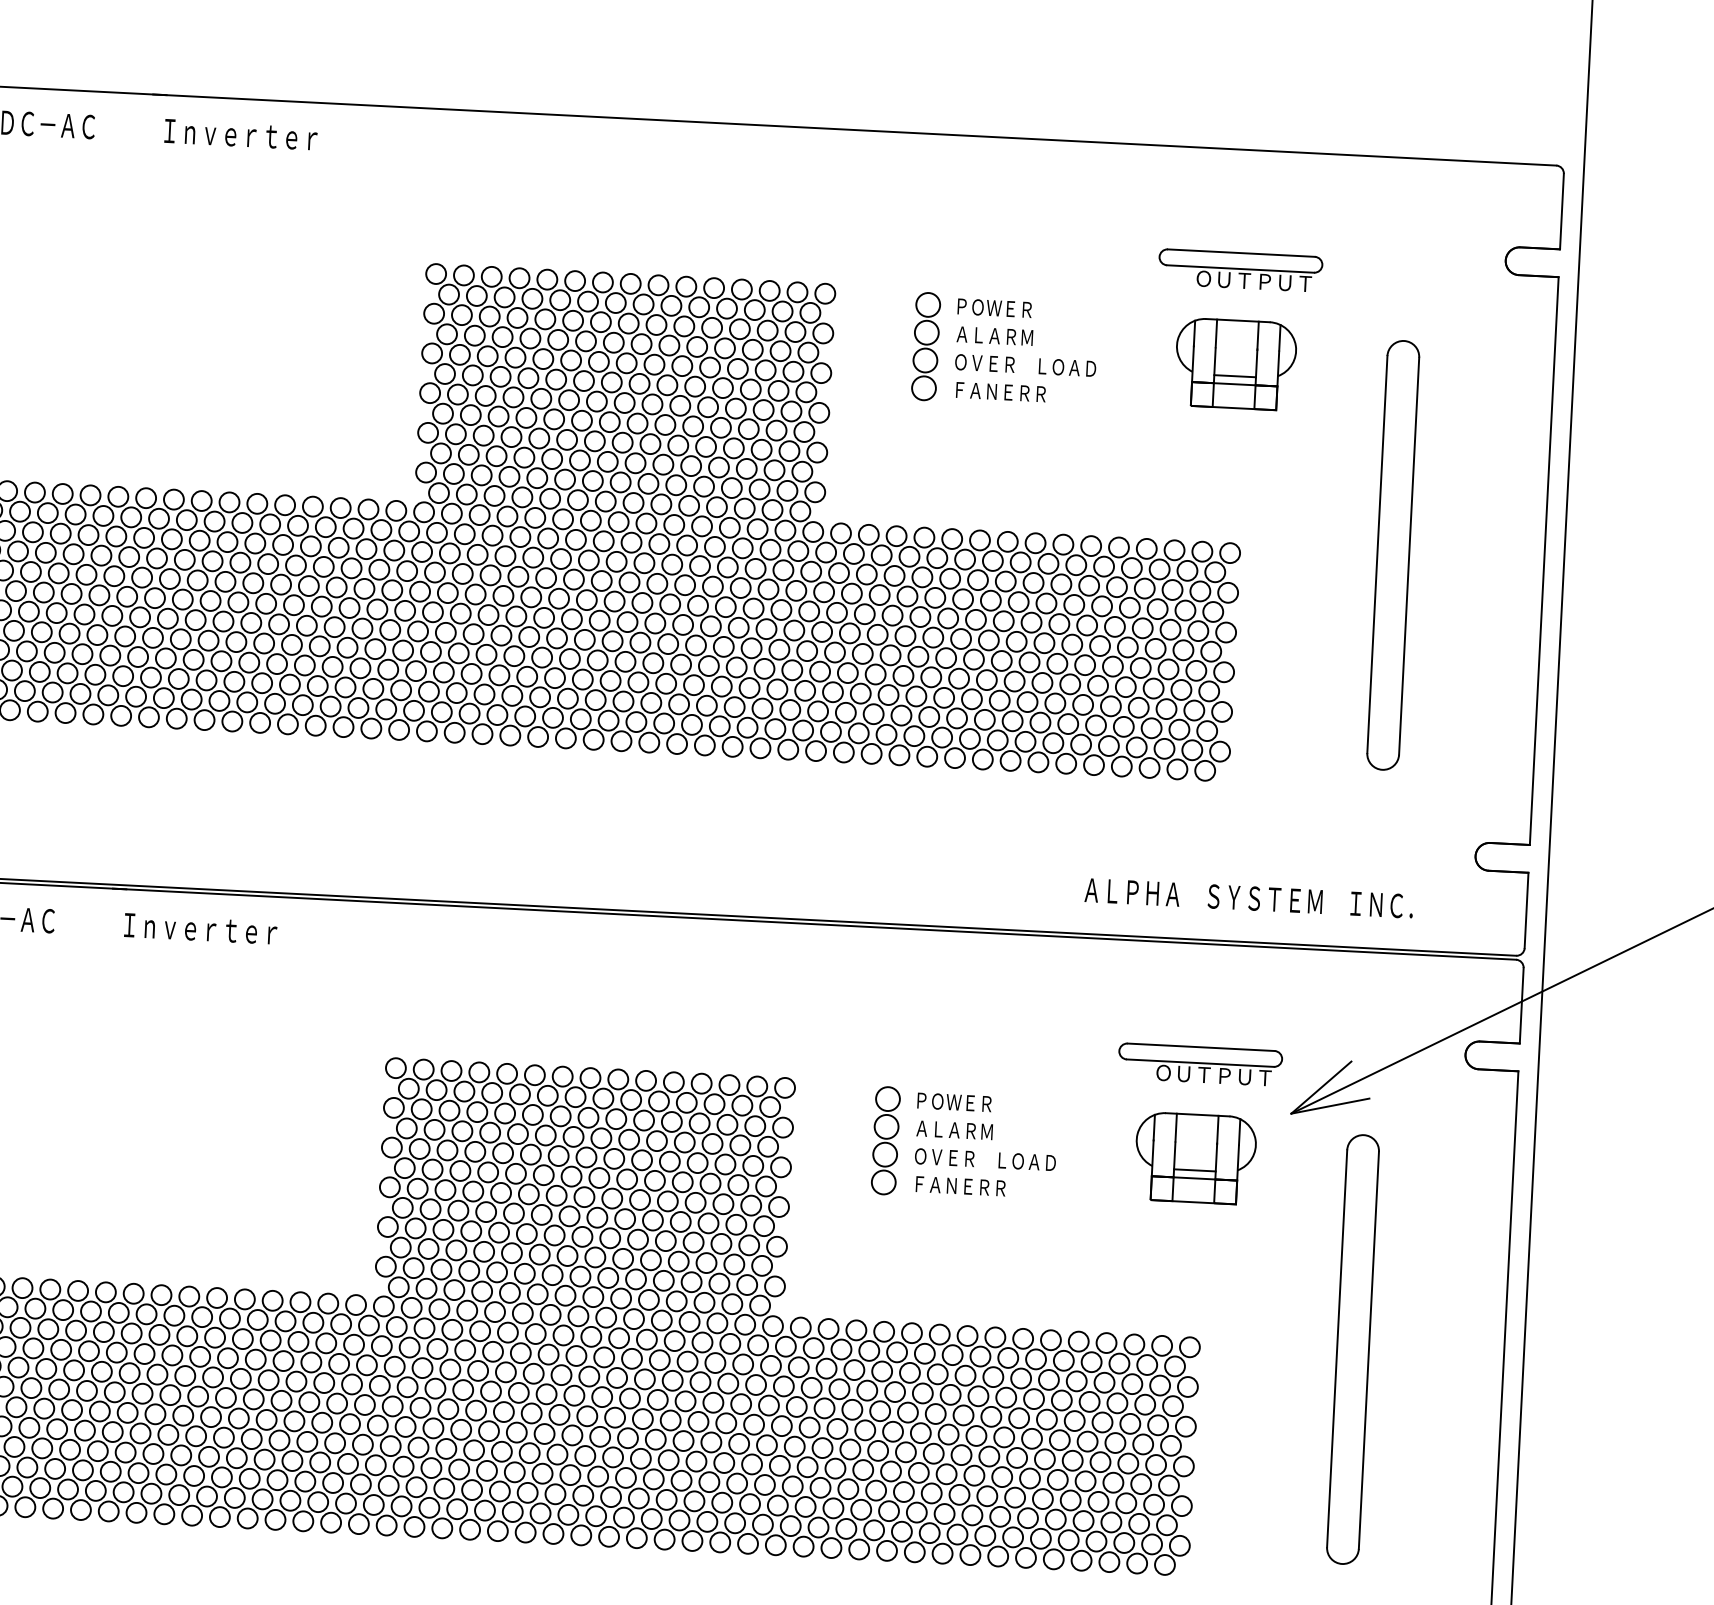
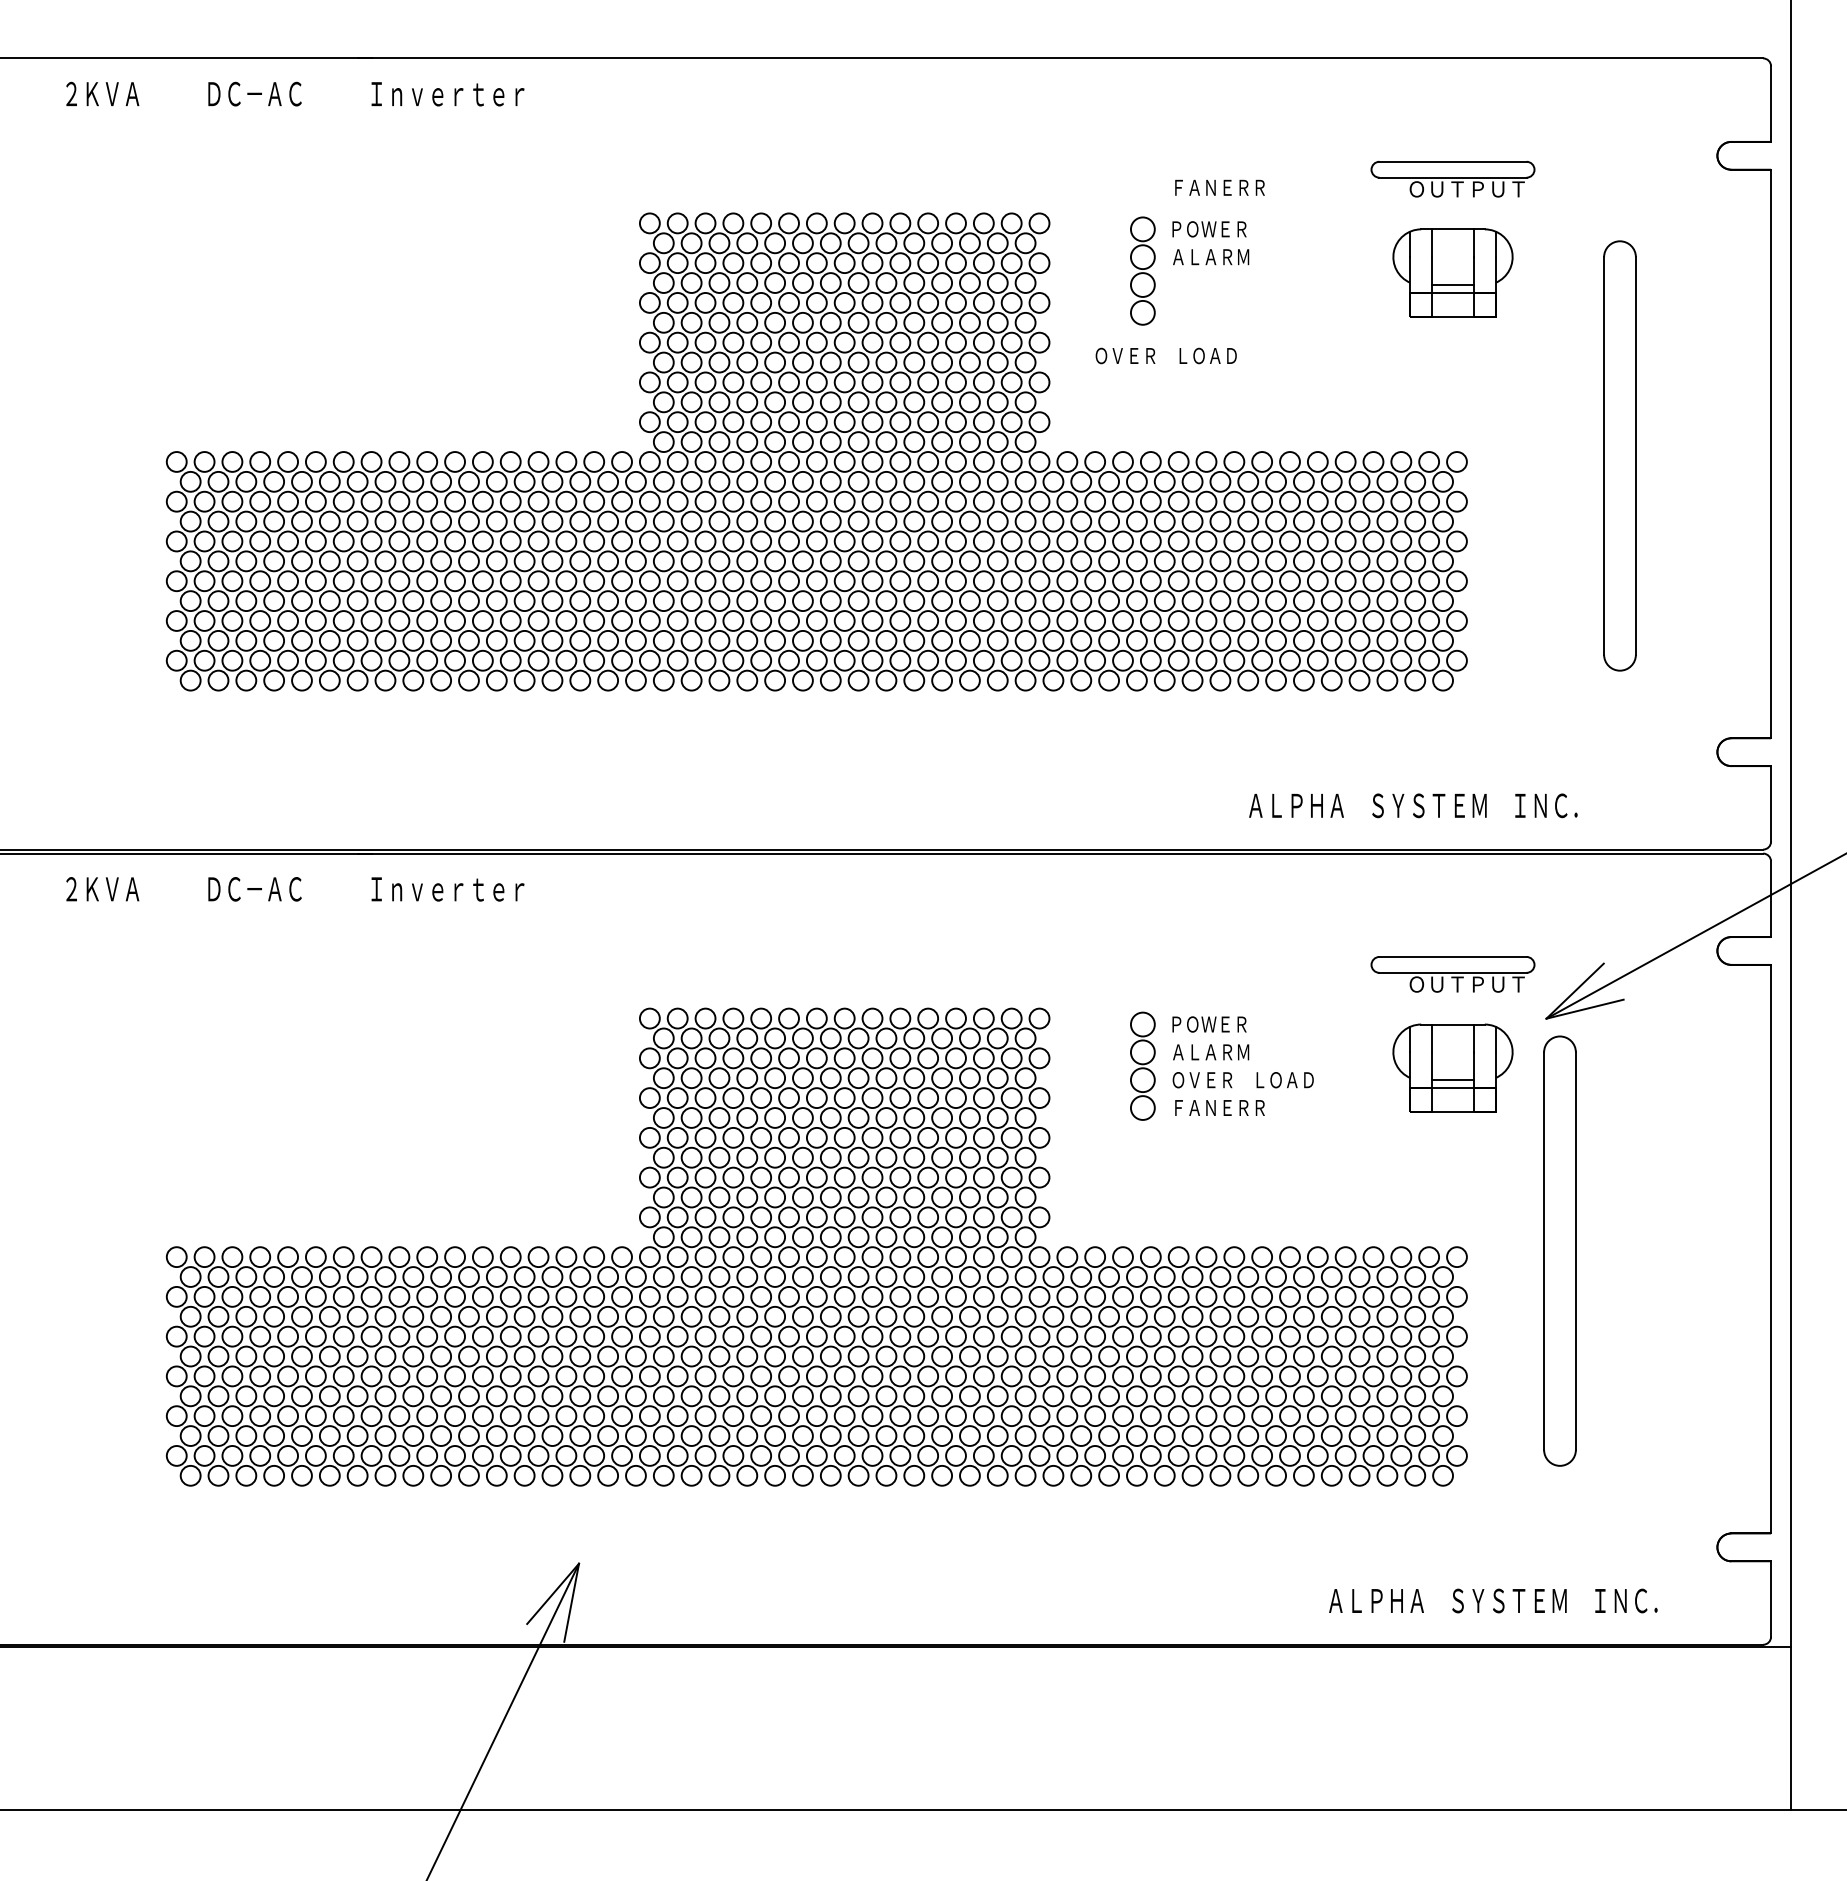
text: (1024, 365) -> (1165, 355), moved
text: (1000, 391) -> (1219, 187), moved
text: (1249, 898) -> (1413, 805), moved
part: (1352, 1348) -> (1559, 1250), moved

